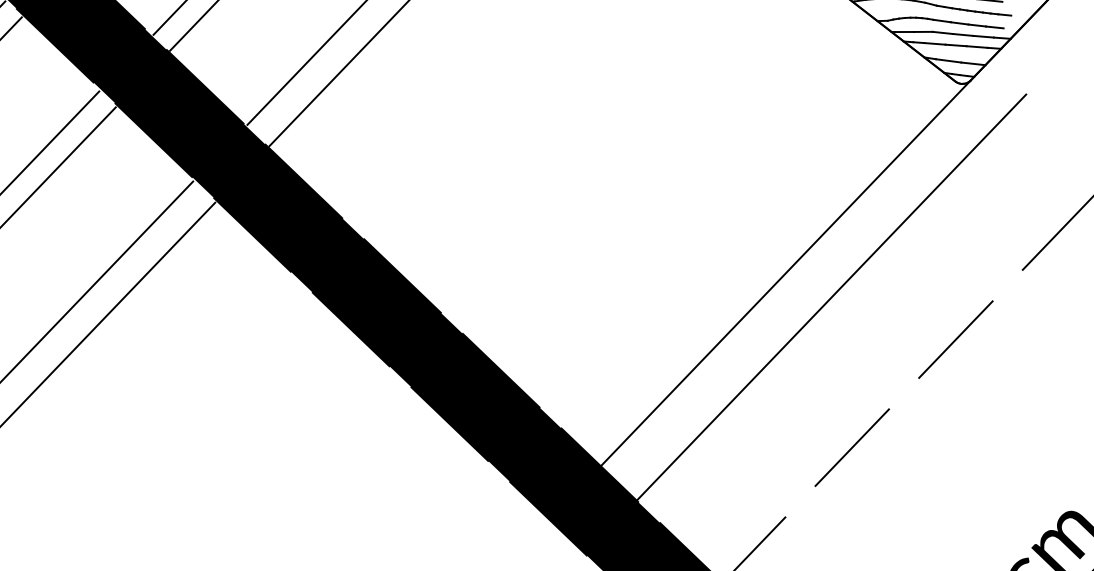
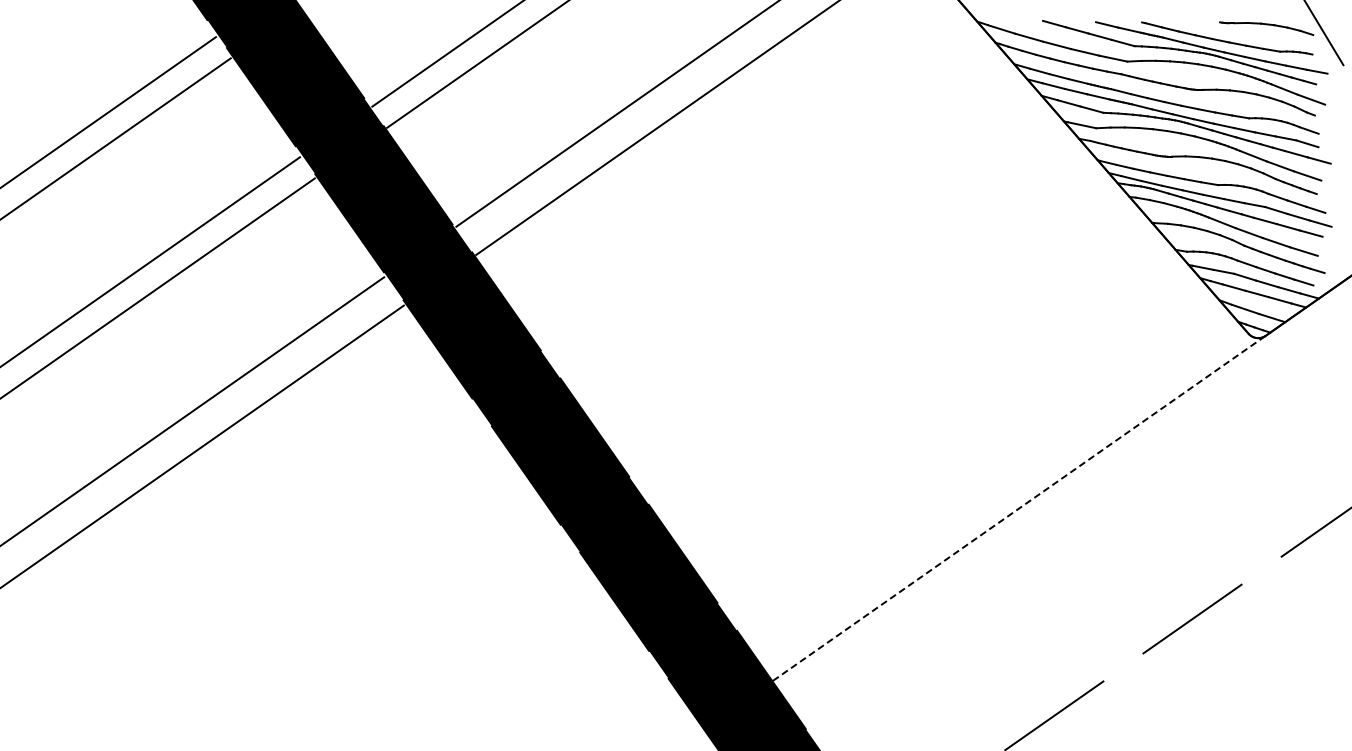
line: (786, 273) -> (1019, 508), solid -> dashed
line: (831, 296) -> (1064, 544), removed

